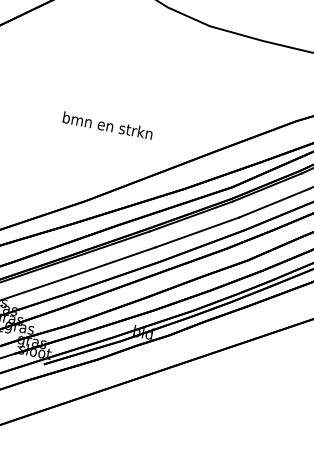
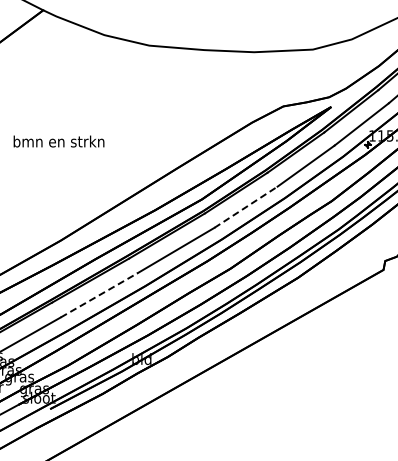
text: (107, 125) -> (58, 141), moved
line: (274, 203) -> (246, 207), solid -> dashed
line: (113, 262) -> (99, 295), solid -> dashed

